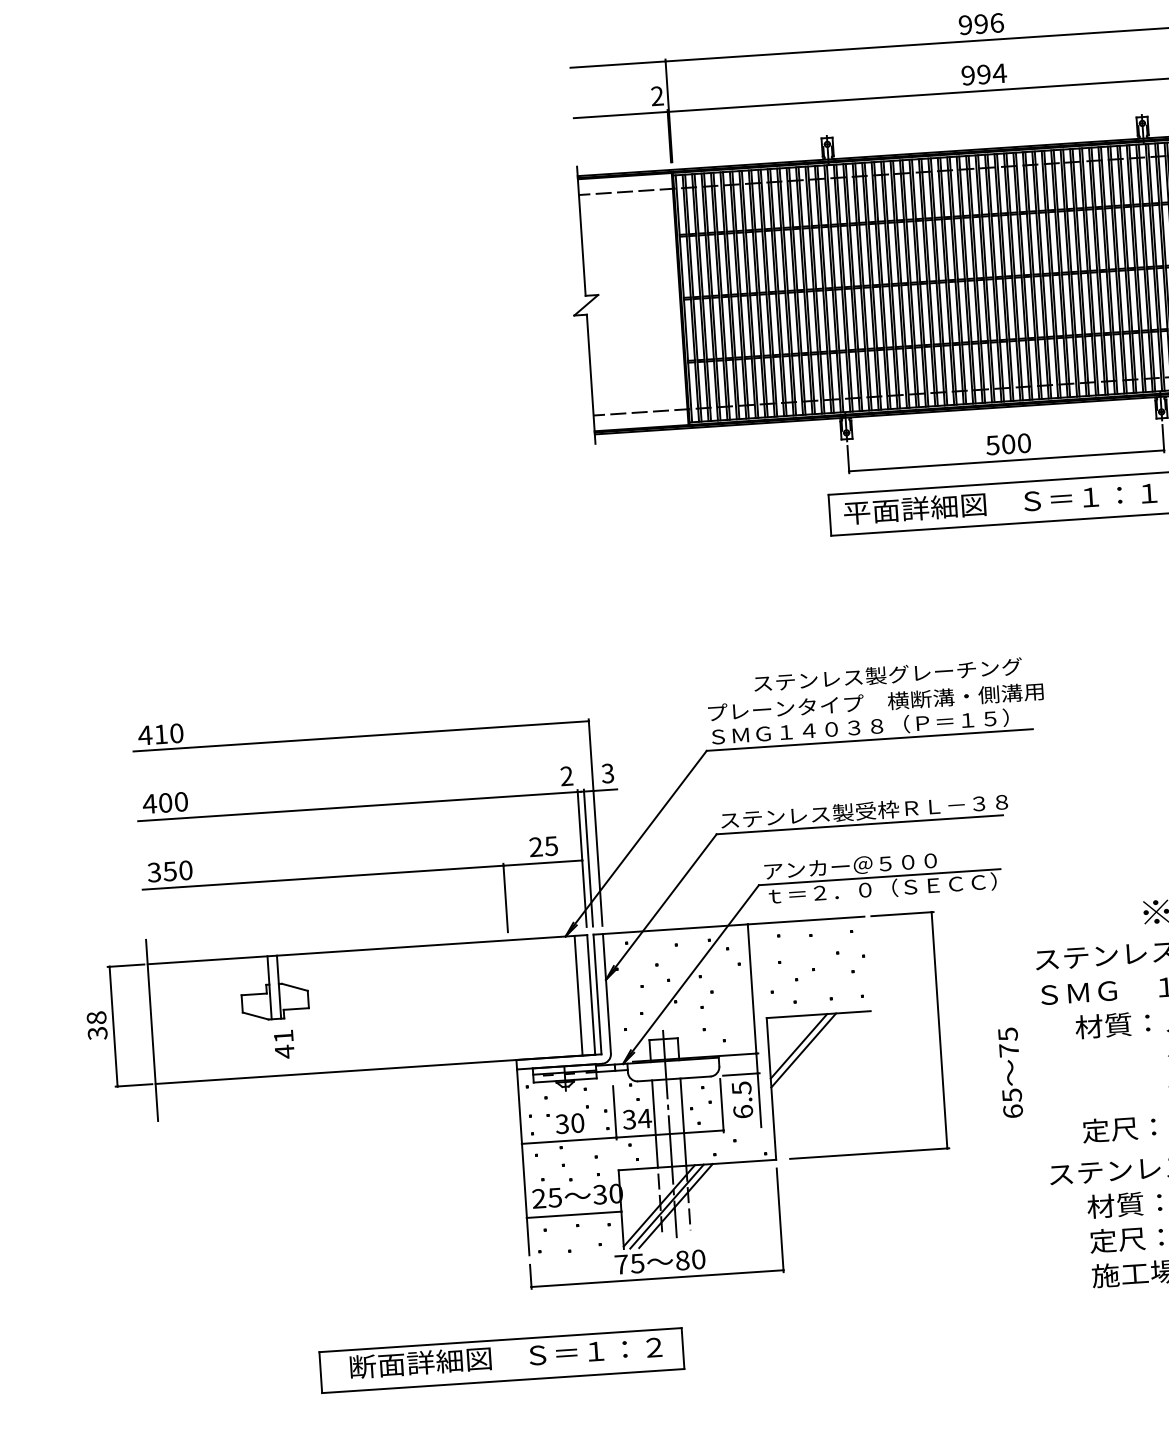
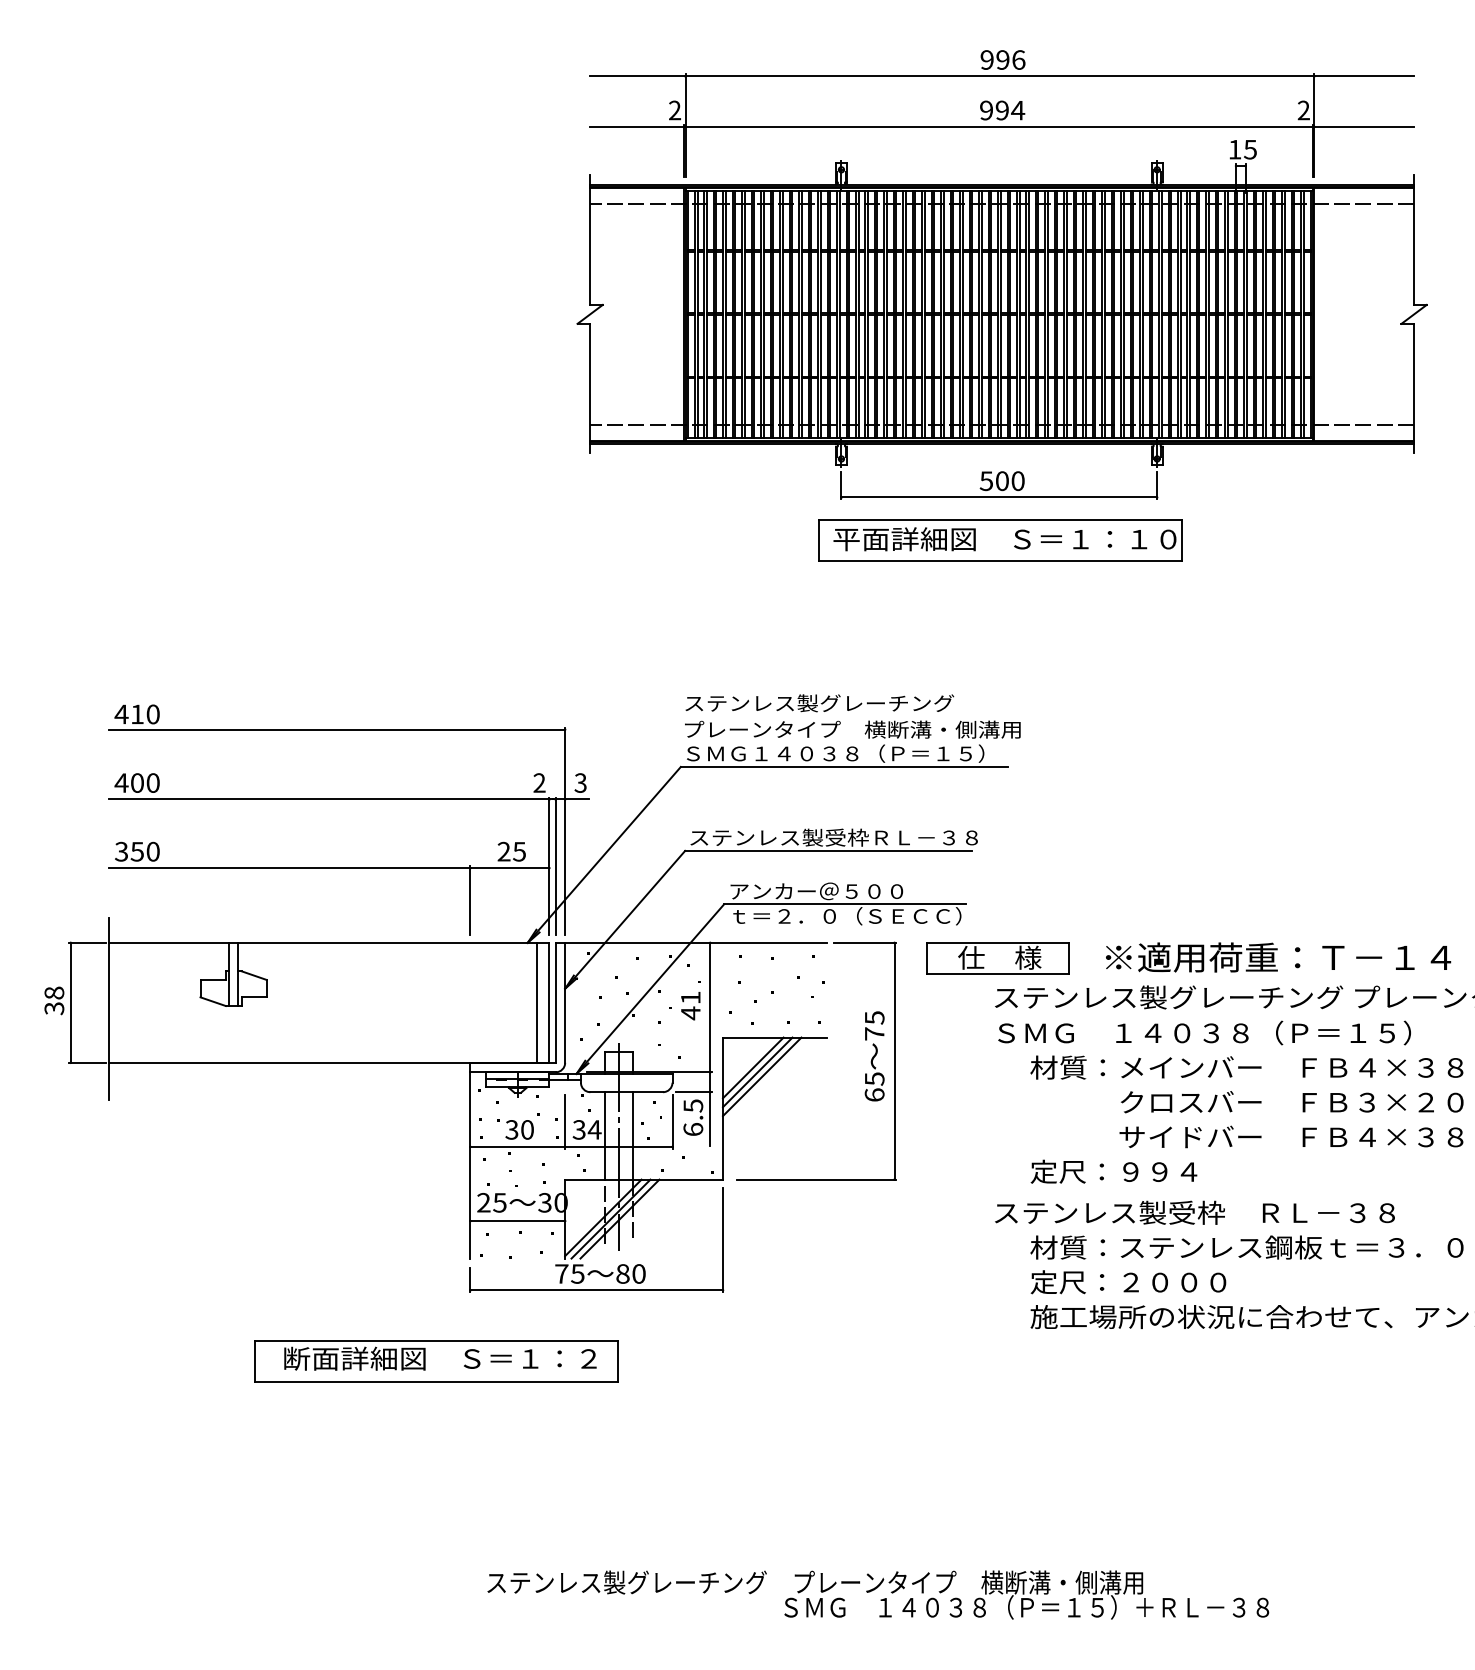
text: (887, 675) -> (819, 703), moved
part: (1035, 920) -> (997, 958), added
text: (283, 1045) -> (690, 1006), moved
line: (808, 1054) -> (762, 1076), added
text: (1010, 1072) -> (874, 1056), moved

